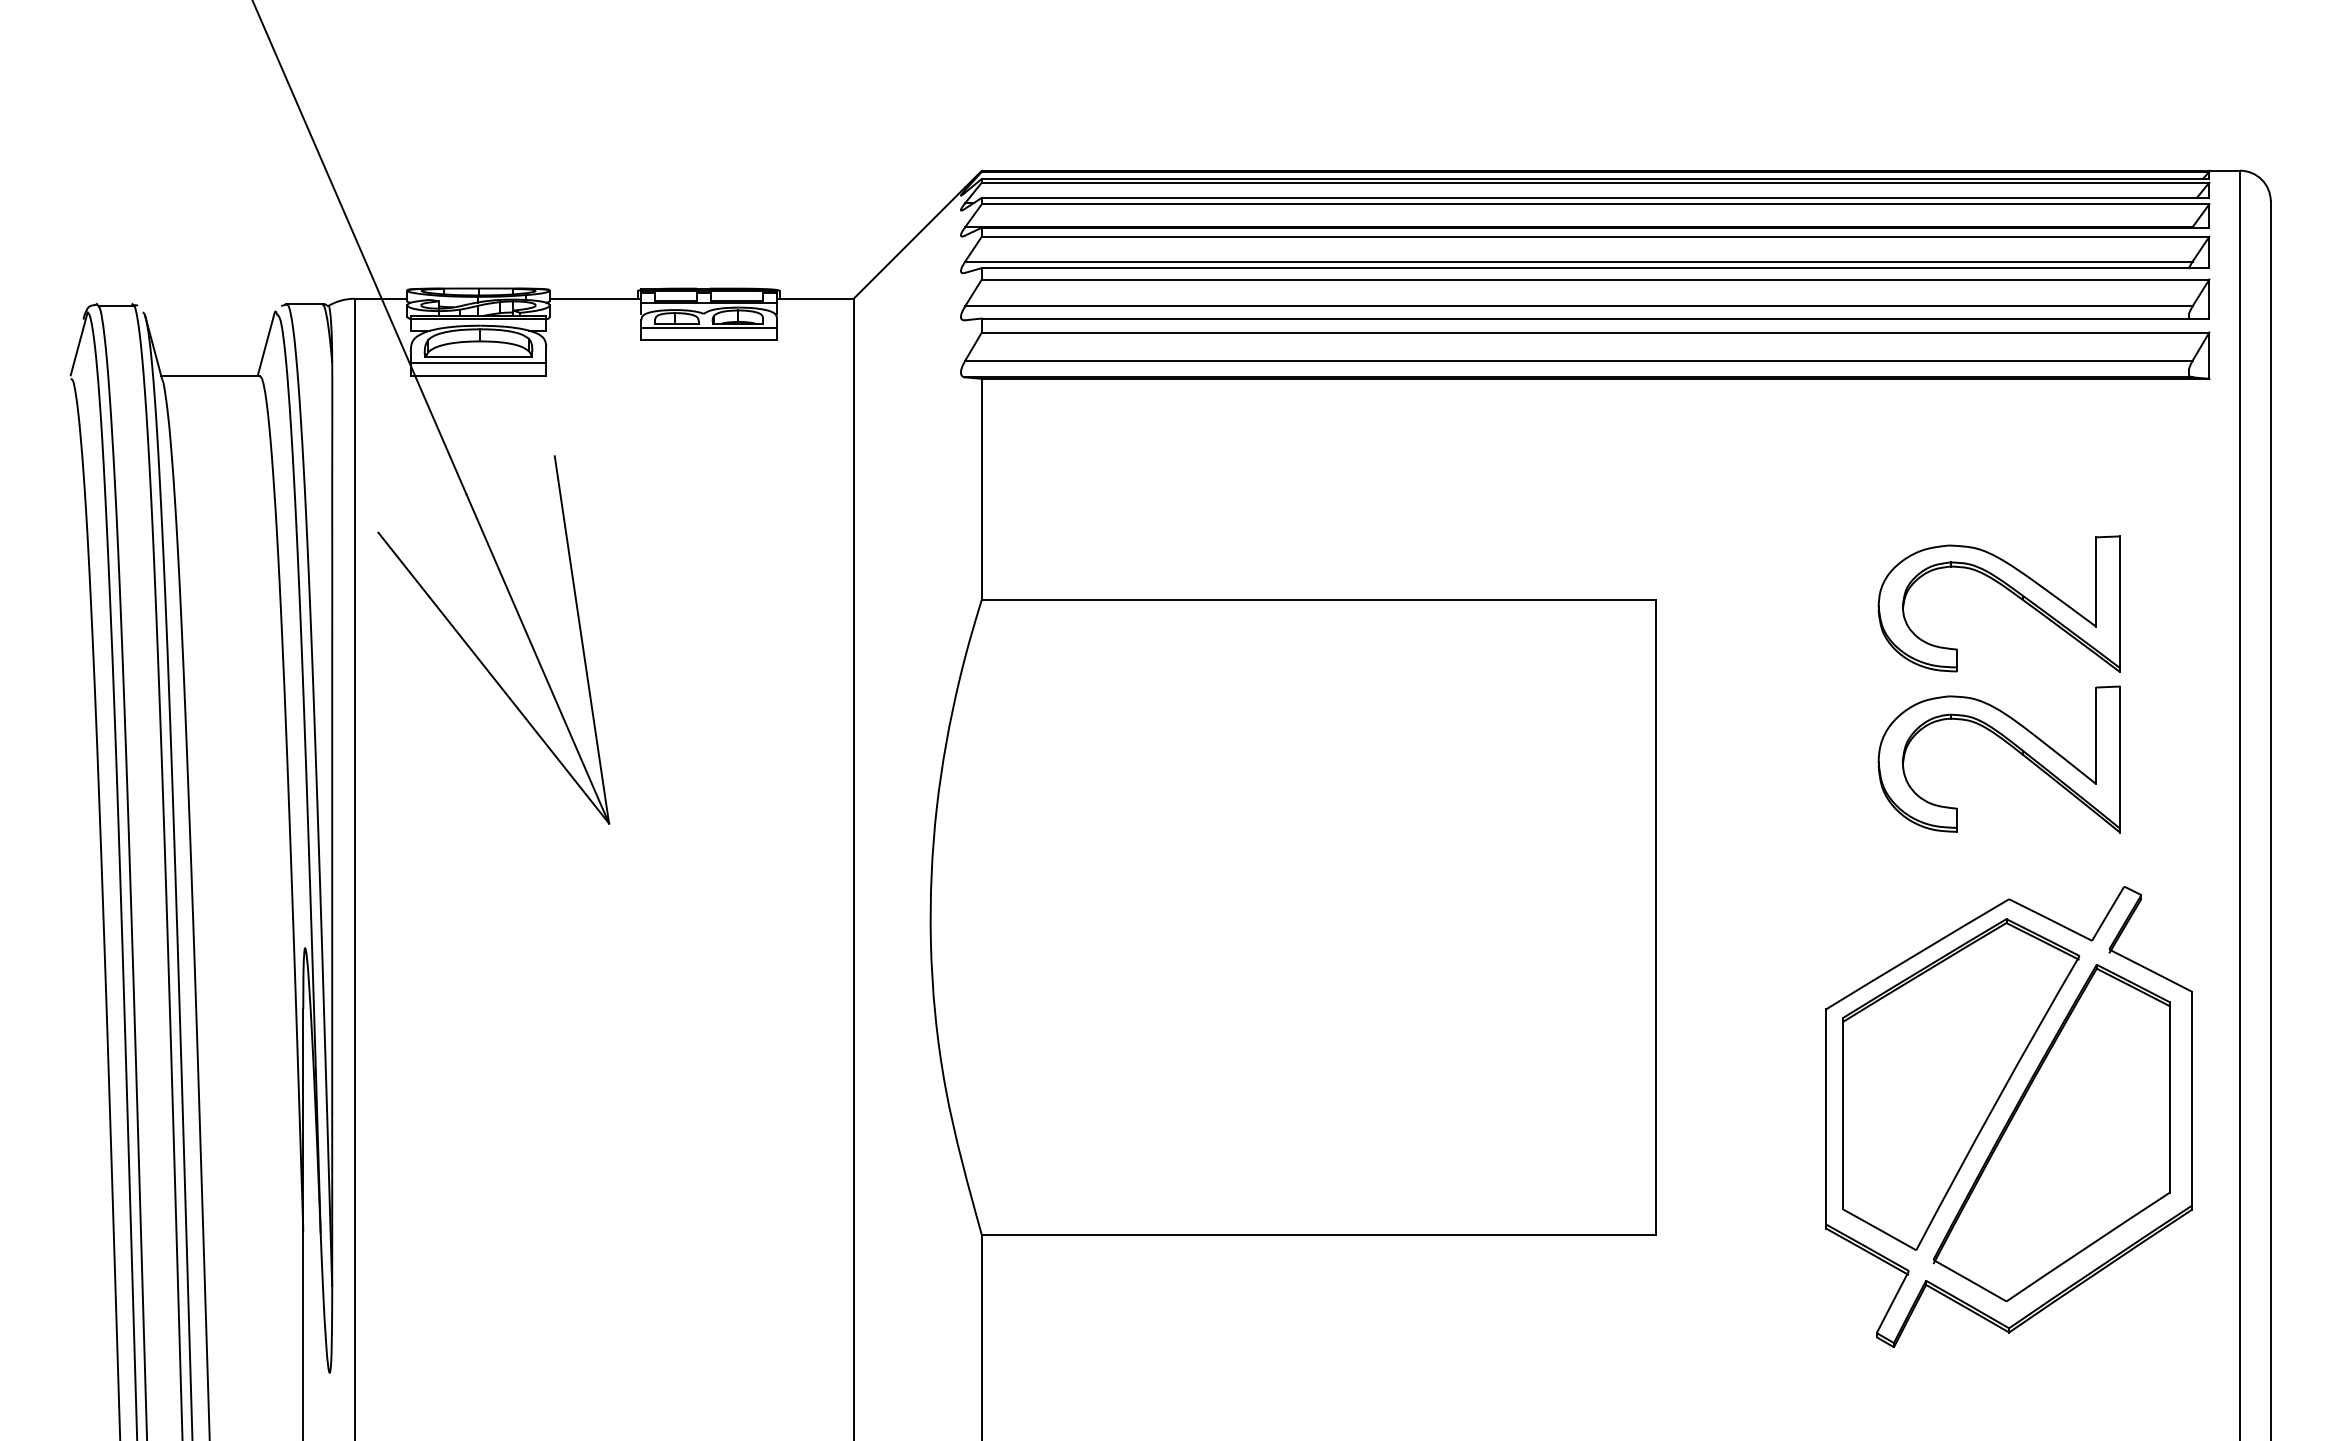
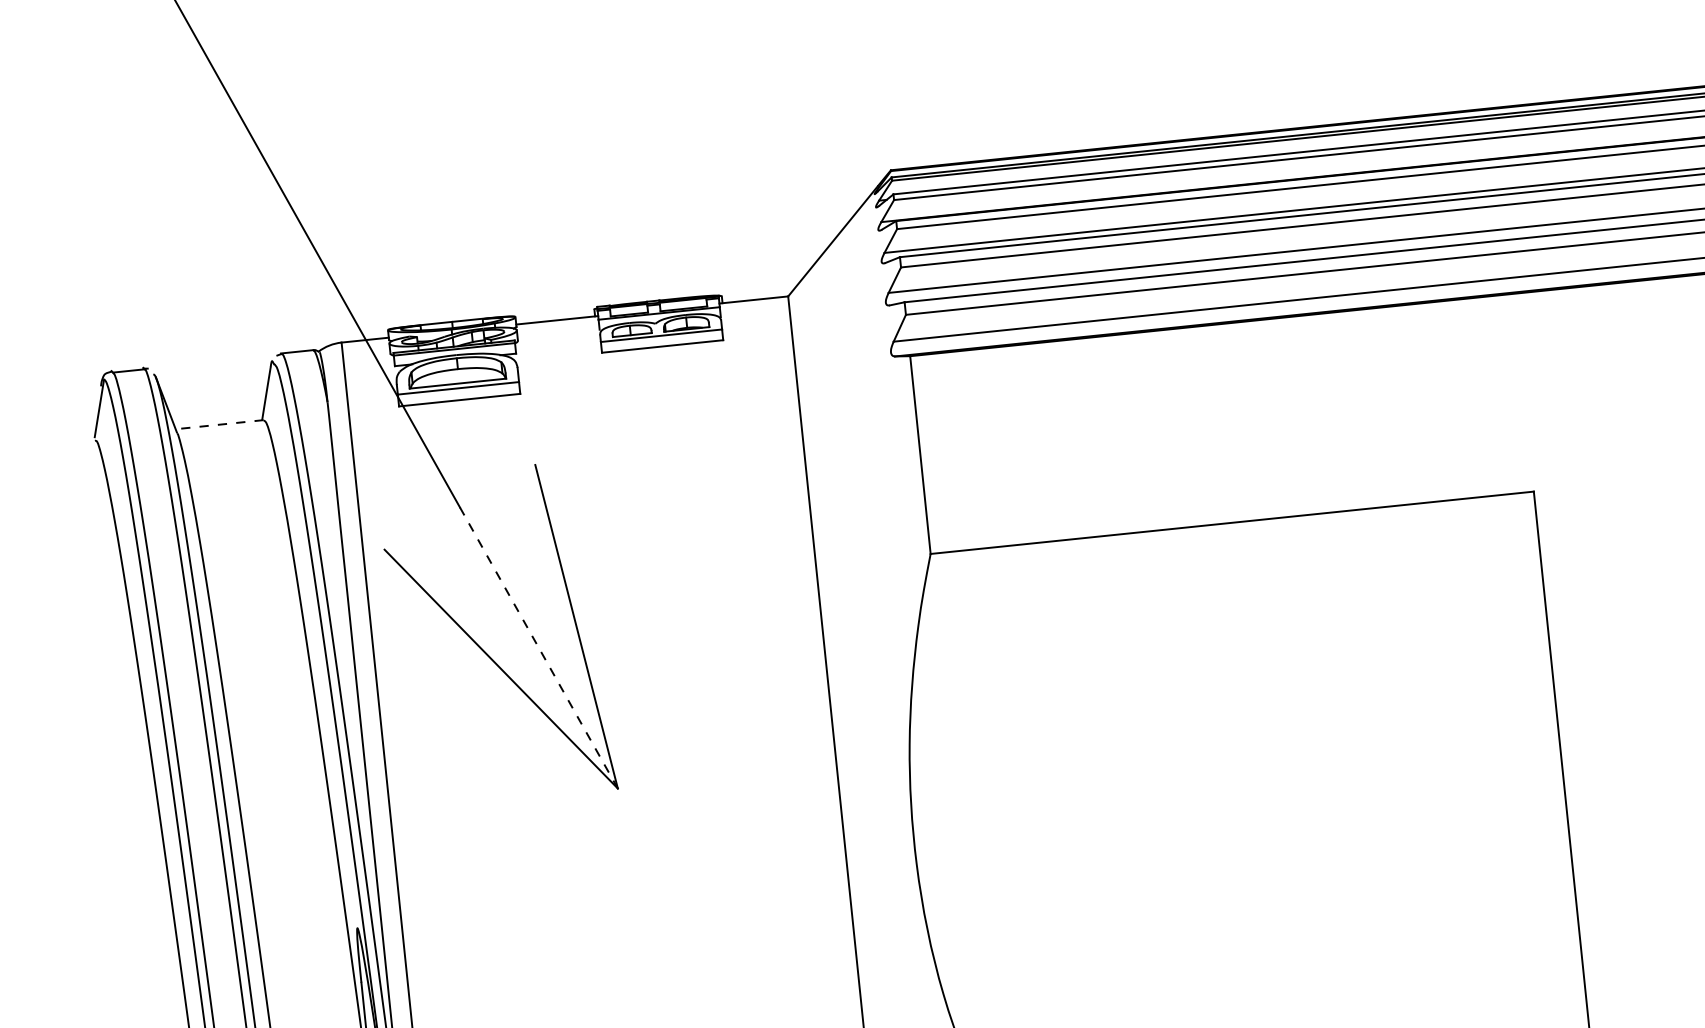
line: (209, 375) -> (218, 424), solid -> dashed
line: (538, 659) -> (539, 648), solid -> dashed

